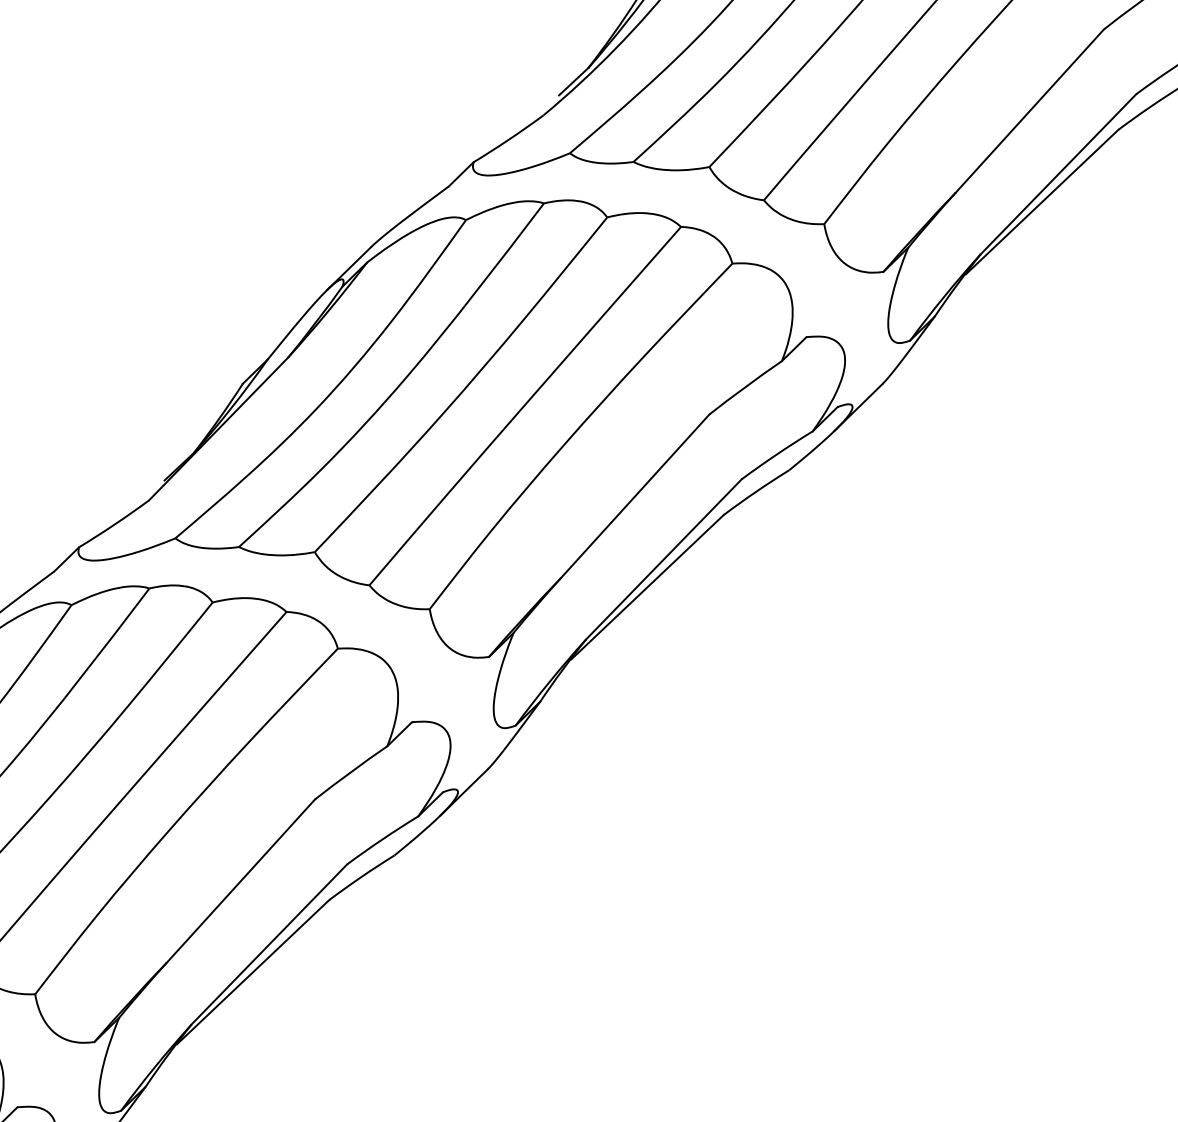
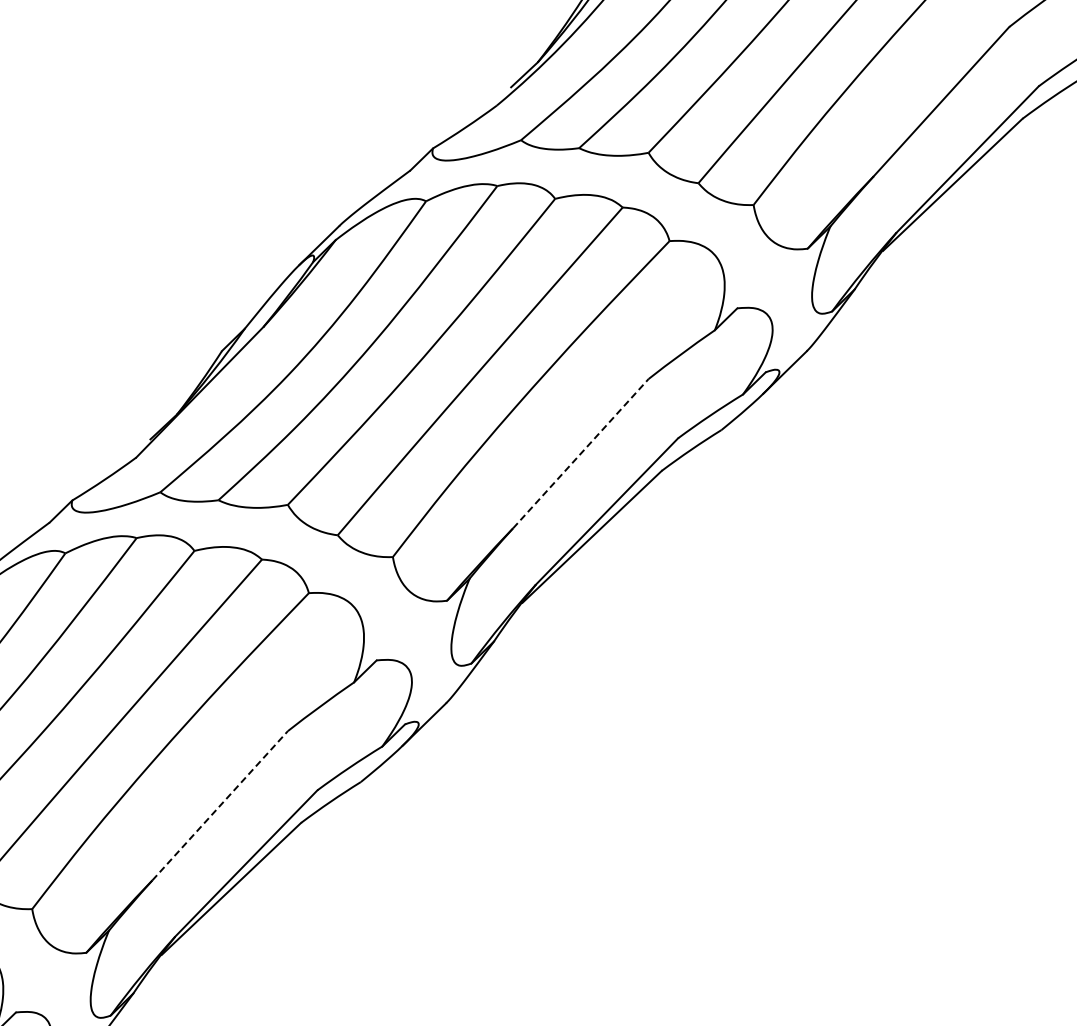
line: (634, 495) -> (580, 453), solid -> dashed
line: (241, 880) -> (220, 805), solid -> dashed

